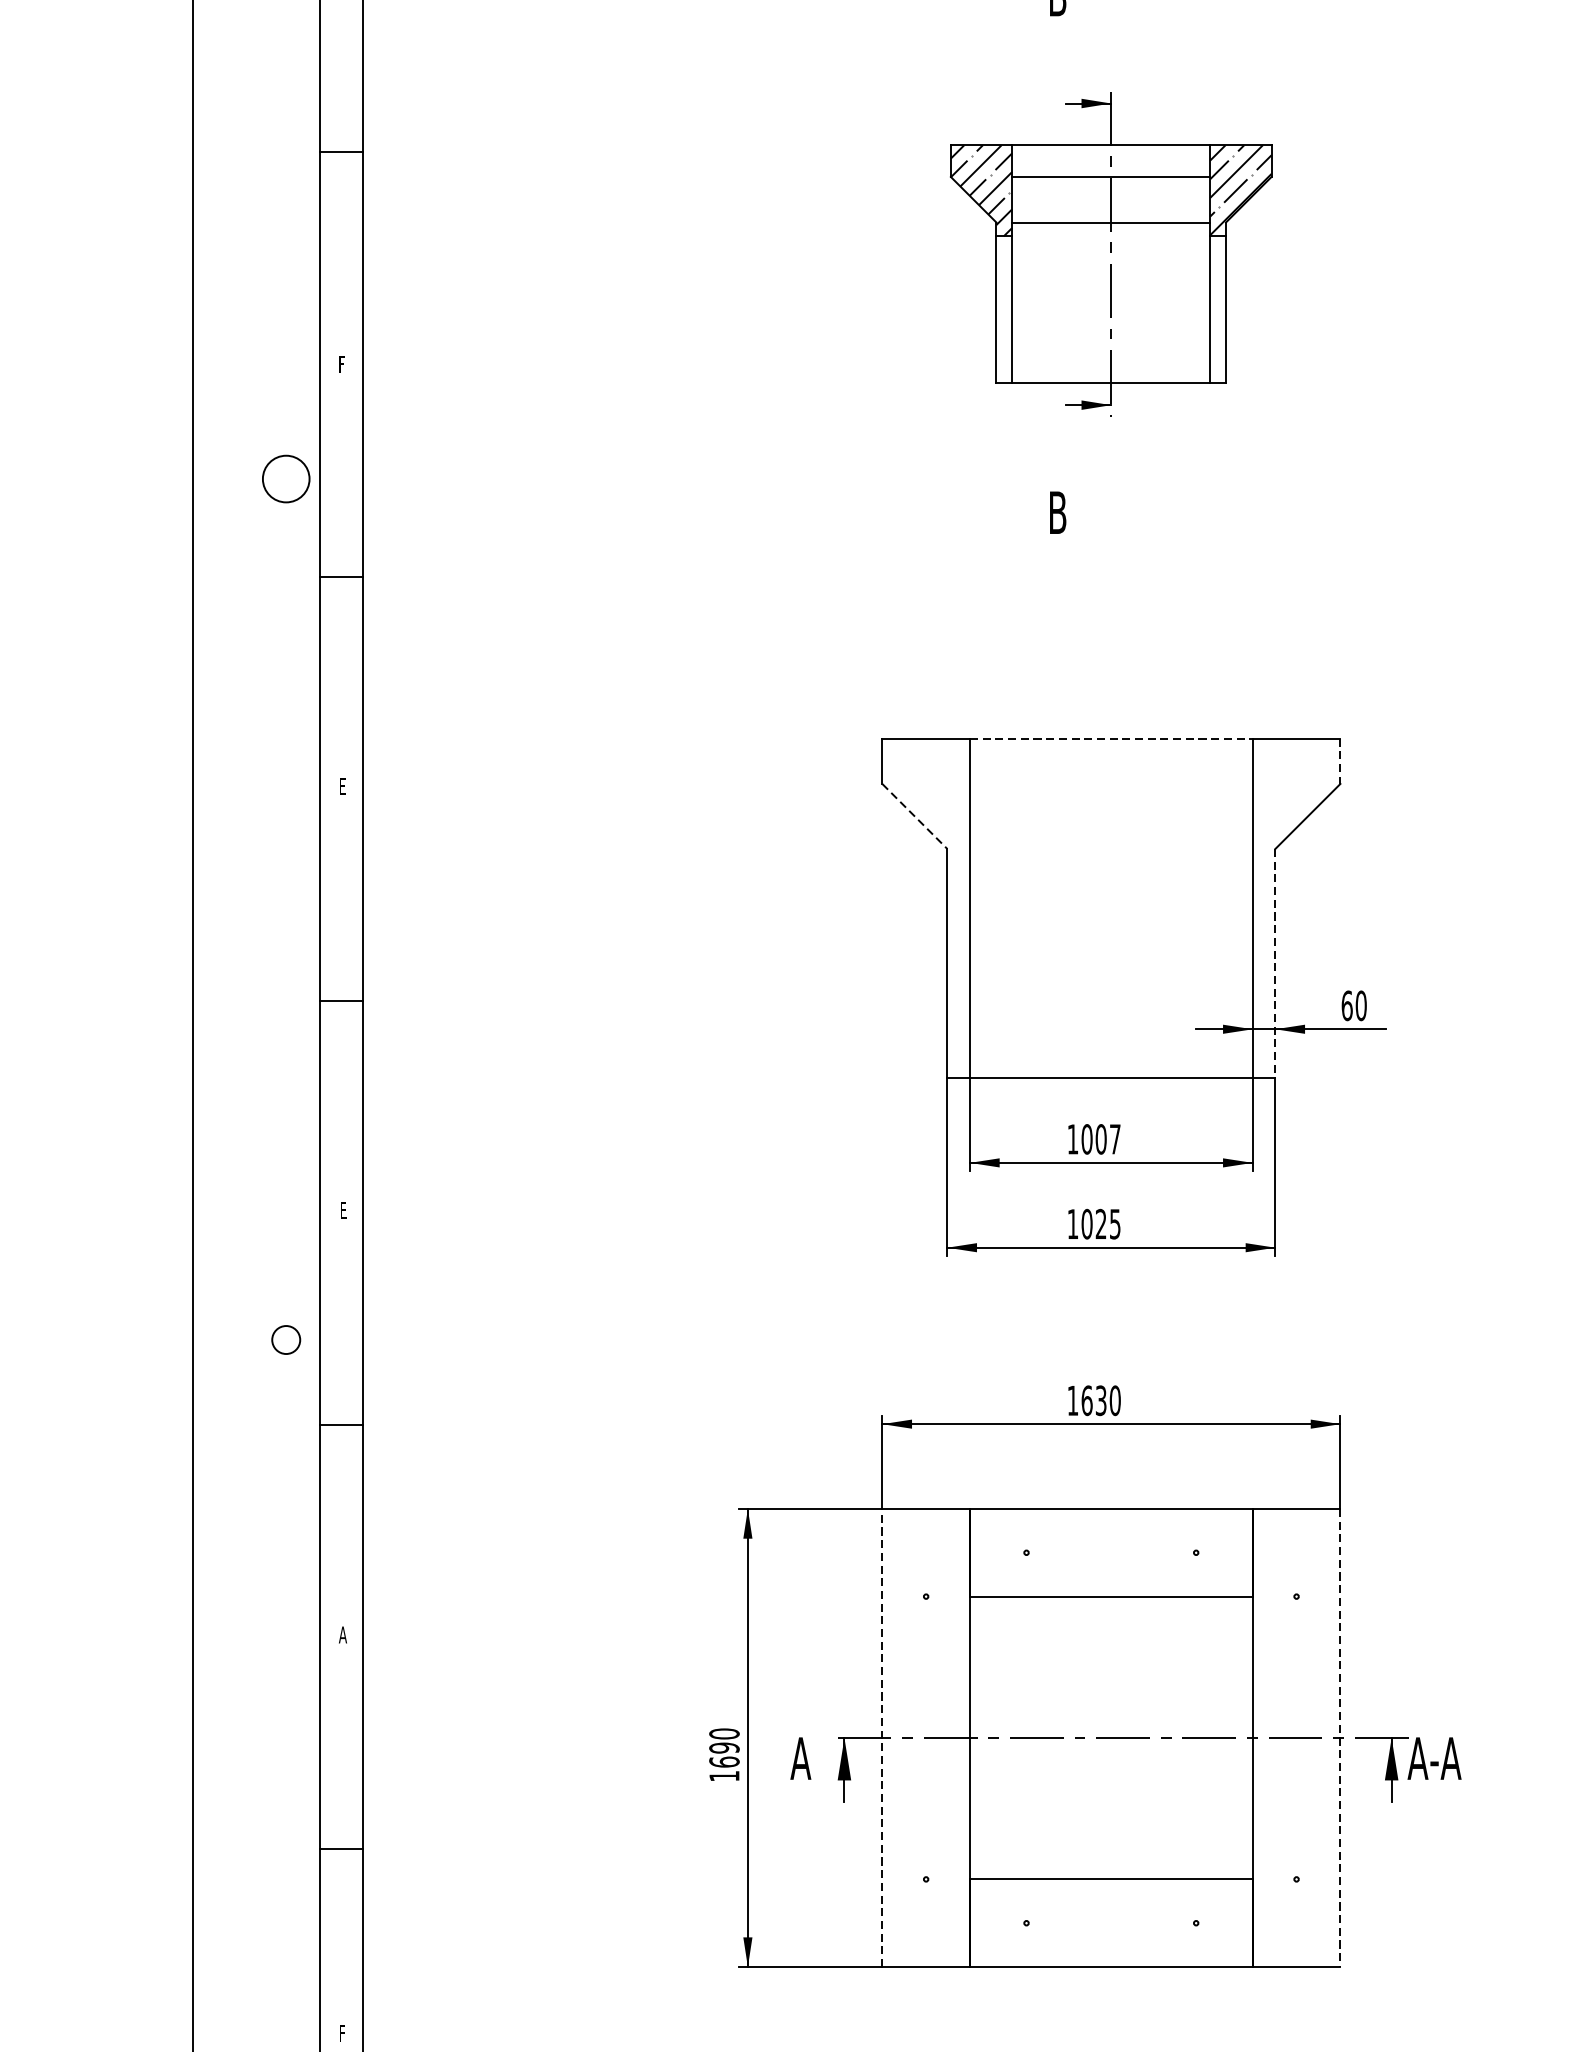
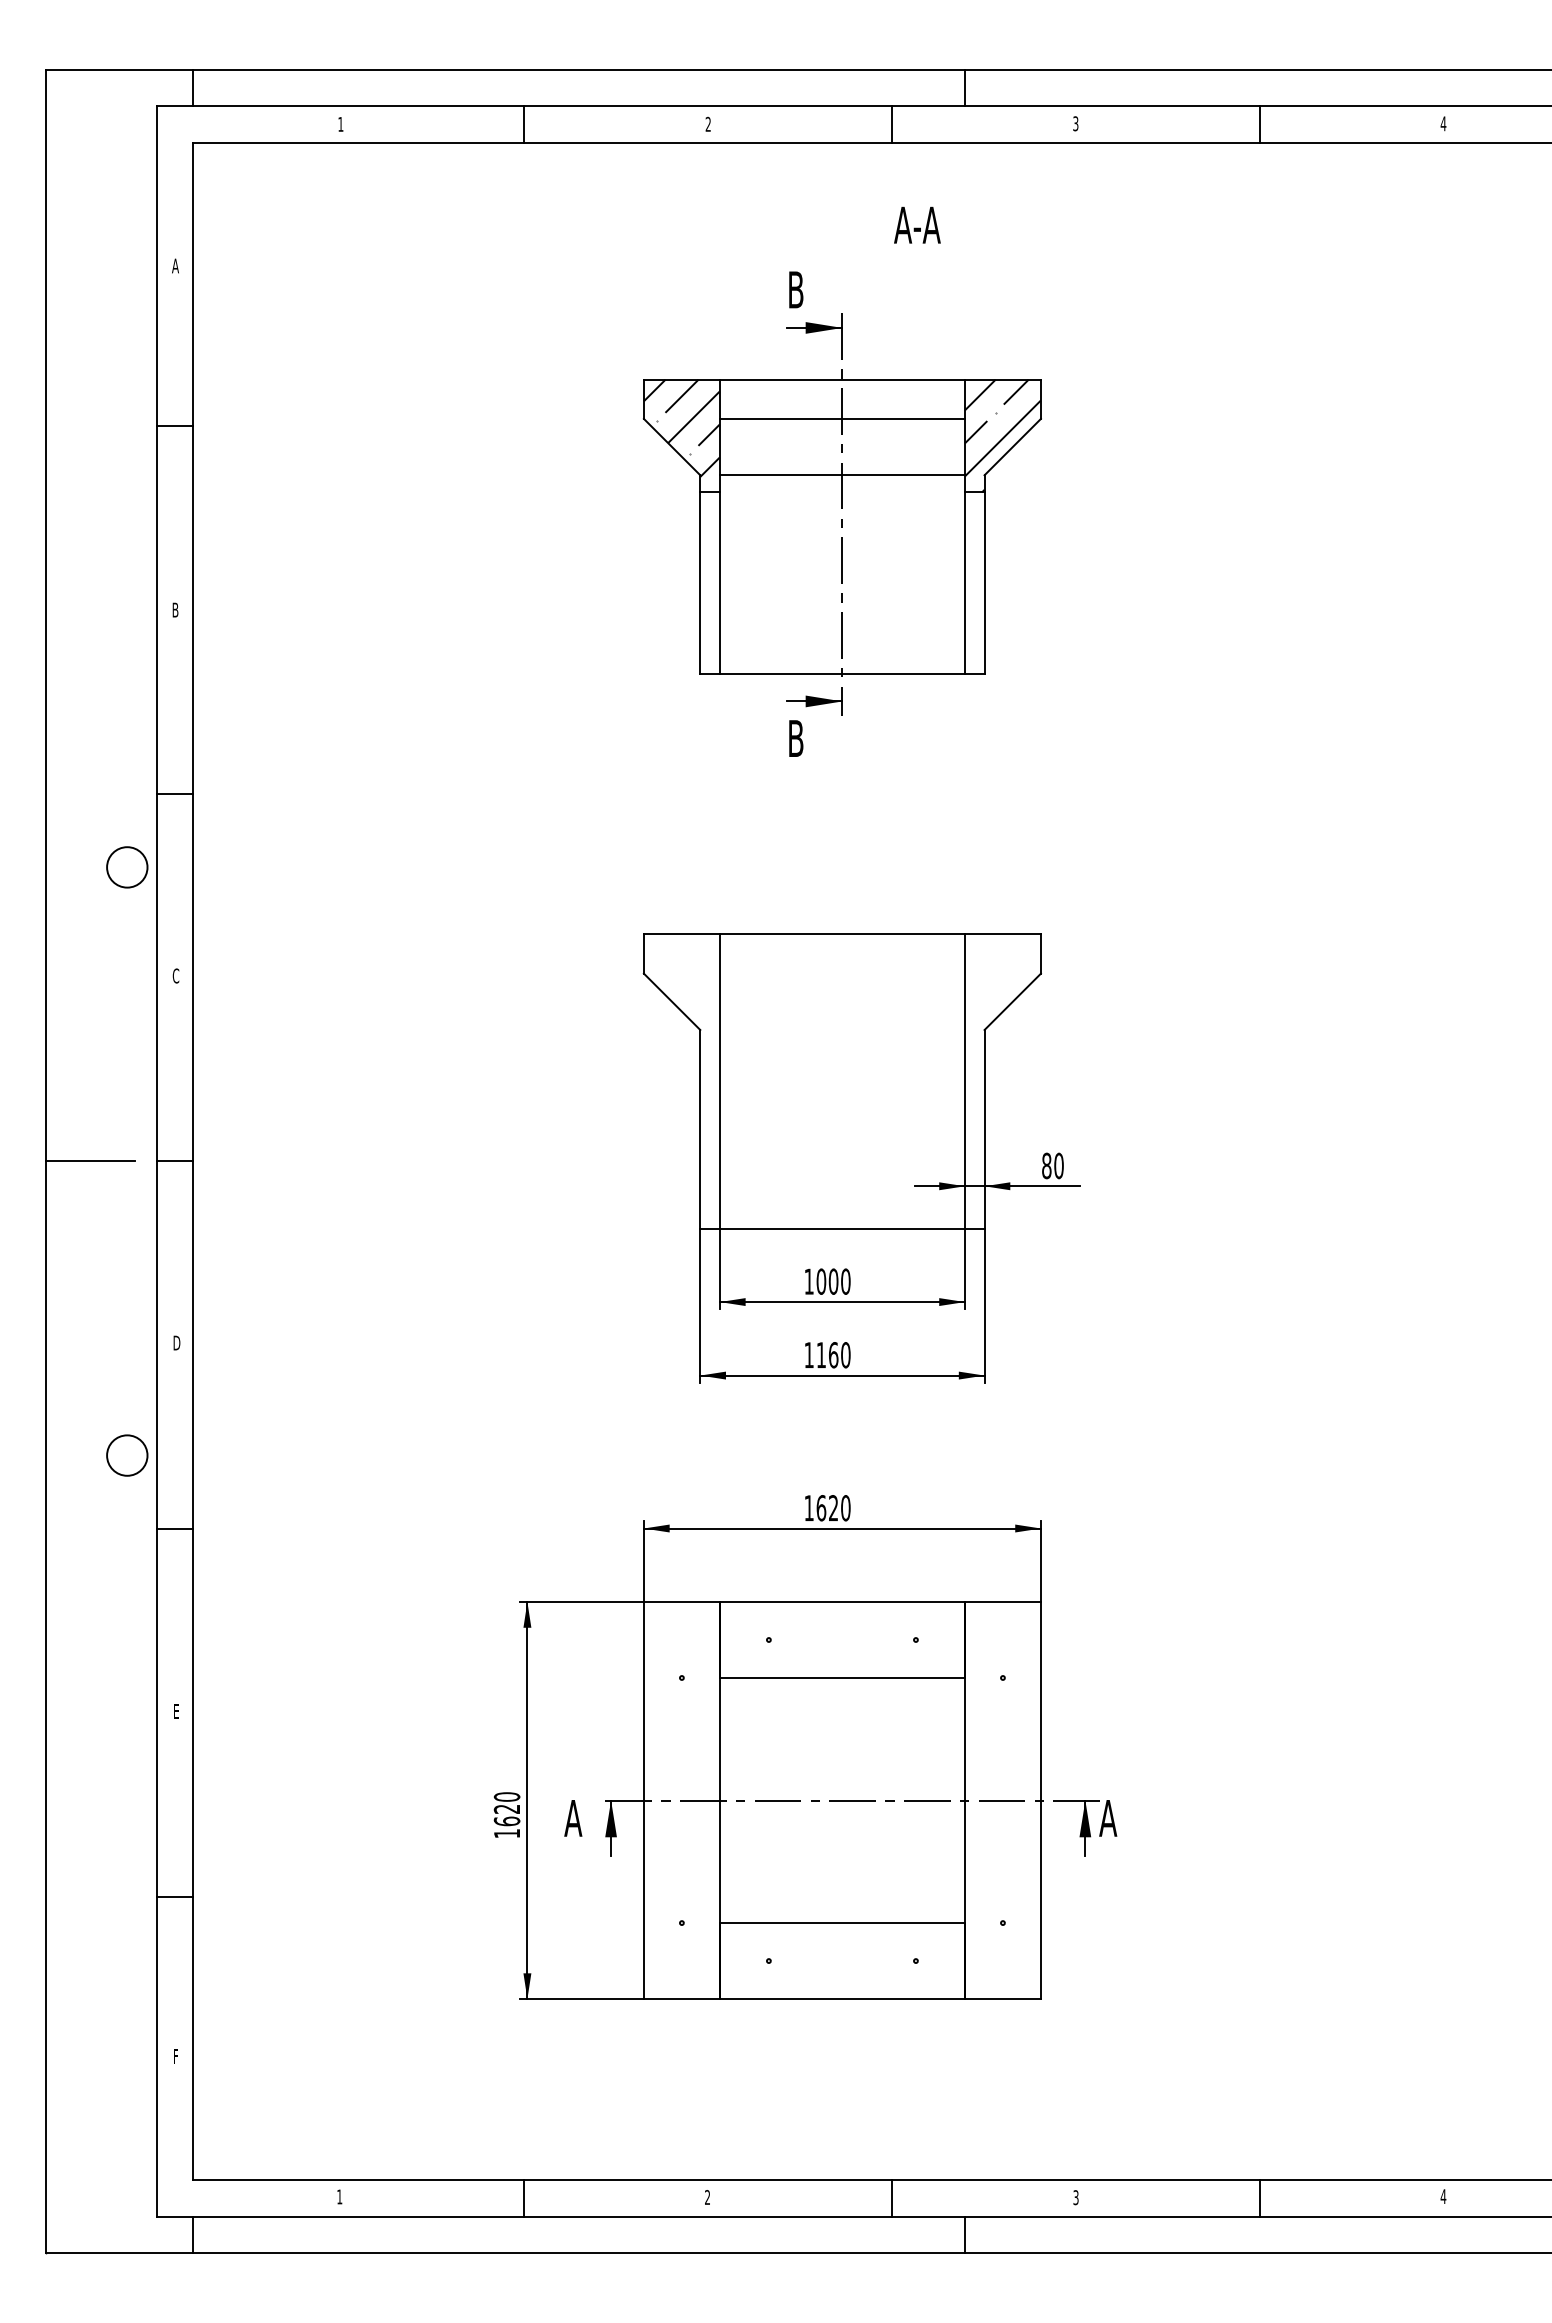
part: (1110, 254) -> (841, 514), size x1.43
text: (341, 363) -> (175, 609), F -> B
circle: (286, 479) -> (127, 867), moved
line: (1111, 738) -> (842, 934), dashed -> solid
line: (1339, 761) -> (1040, 954), dashed -> solid
text: (341, 786) -> (175, 975), E -> C
line: (915, 816) -> (672, 1001), dashed -> solid
line: (1275, 963) -> (984, 1129), dashed -> solid
line: (243, 1000) -> (90, 1161), added
text: (1346, 1005) -> (1046, 1165), 60 -> 80
text: (1114, 1139) -> (845, 1281), 1007 -> 1000
text: (343, 1209) -> (176, 1342), E -> D
text: (1101, 1224) -> (833, 1355), 1025 -> 1160
circle: (286, 1339) -> (127, 1455), size x1.67
text: (1101, 1401) -> (833, 1508), 1630 -> 1620
text: (343, 1634) -> (176, 1710), A -> E
line: (881, 1737) -> (643, 1800), dashed -> solid
line: (1339, 1737) -> (1040, 1800), dashed -> solid
text: (724, 1748) -> (507, 1809), 1690 -> 1620
text: (1446, 1758) -> (1132, 1818), A-A -> A

